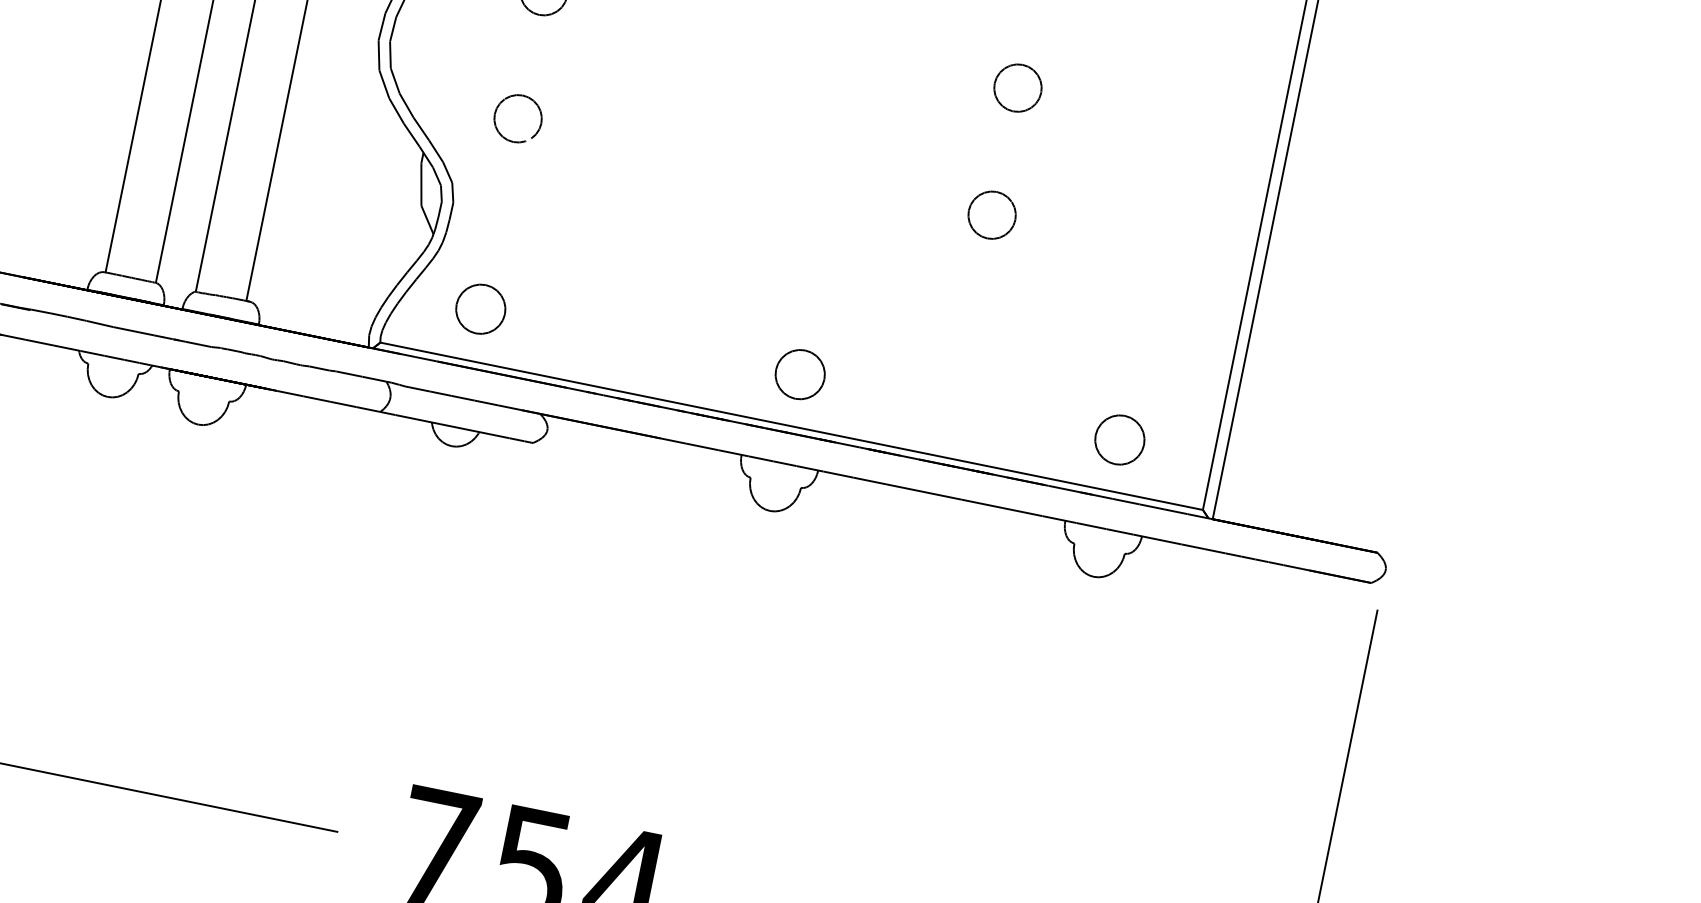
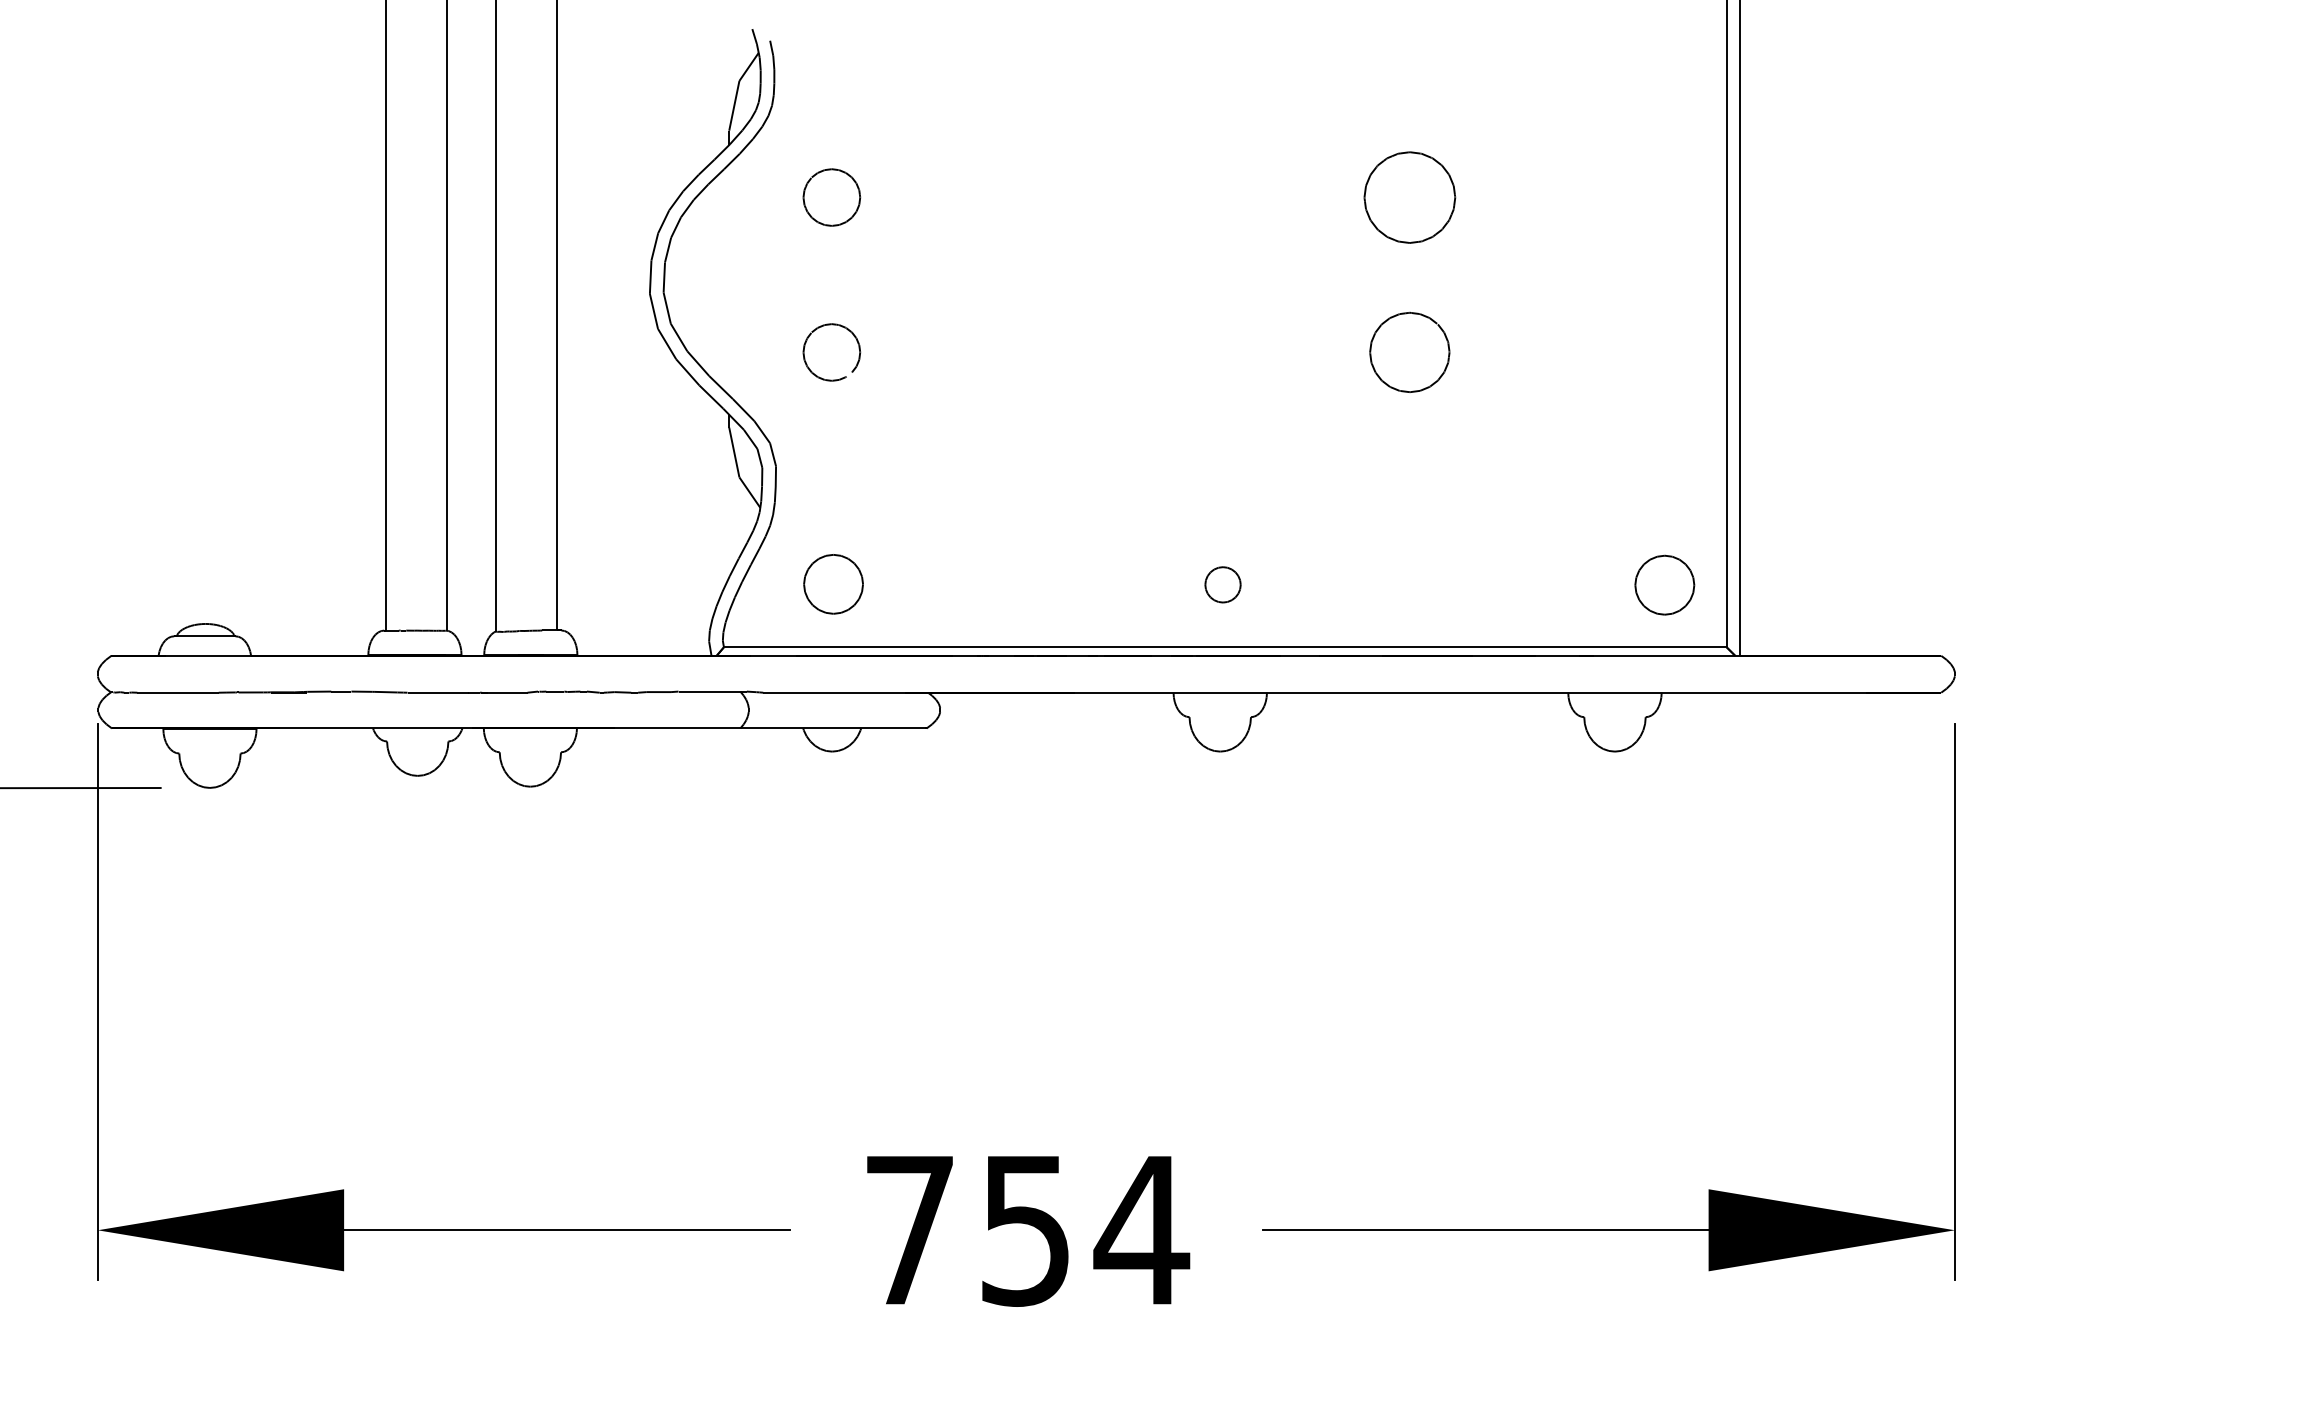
part: (1017, 88) -> (1409, 197), size x1.6
part: (991, 215) -> (1409, 352), size x1.4
part: (799, 374) -> (1222, 584), size x0.6
part: (1119, 439) -> (1664, 584), moved

